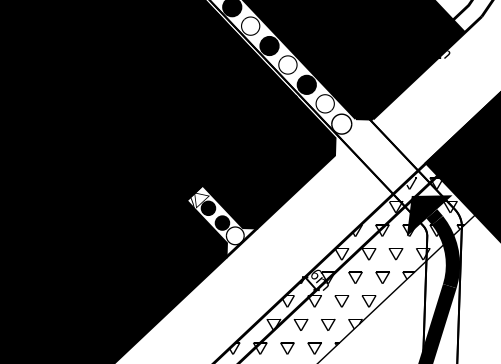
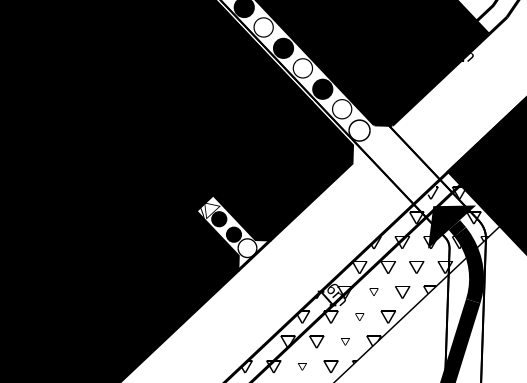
part: (355, 277) -> (374, 292), size x0.6
part: (341, 301) -> (359, 317), size x0.6
part: (328, 324) -> (345, 341), size x0.6
part: (287, 348) -> (302, 366), size x0.6

